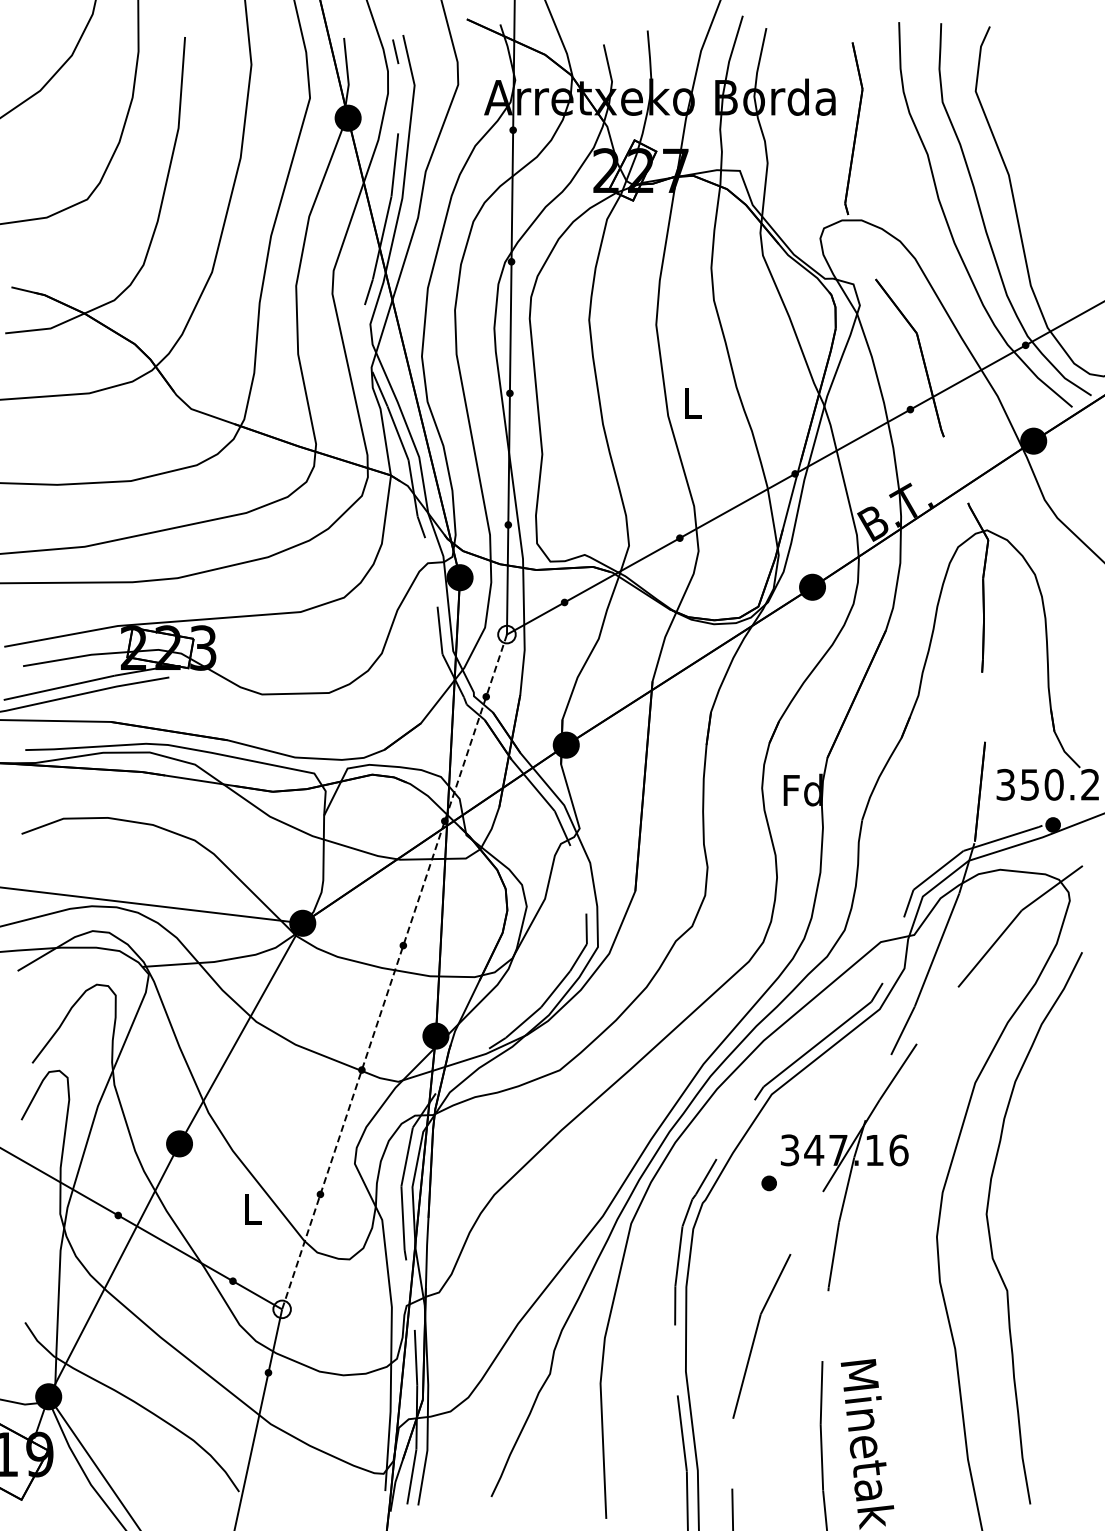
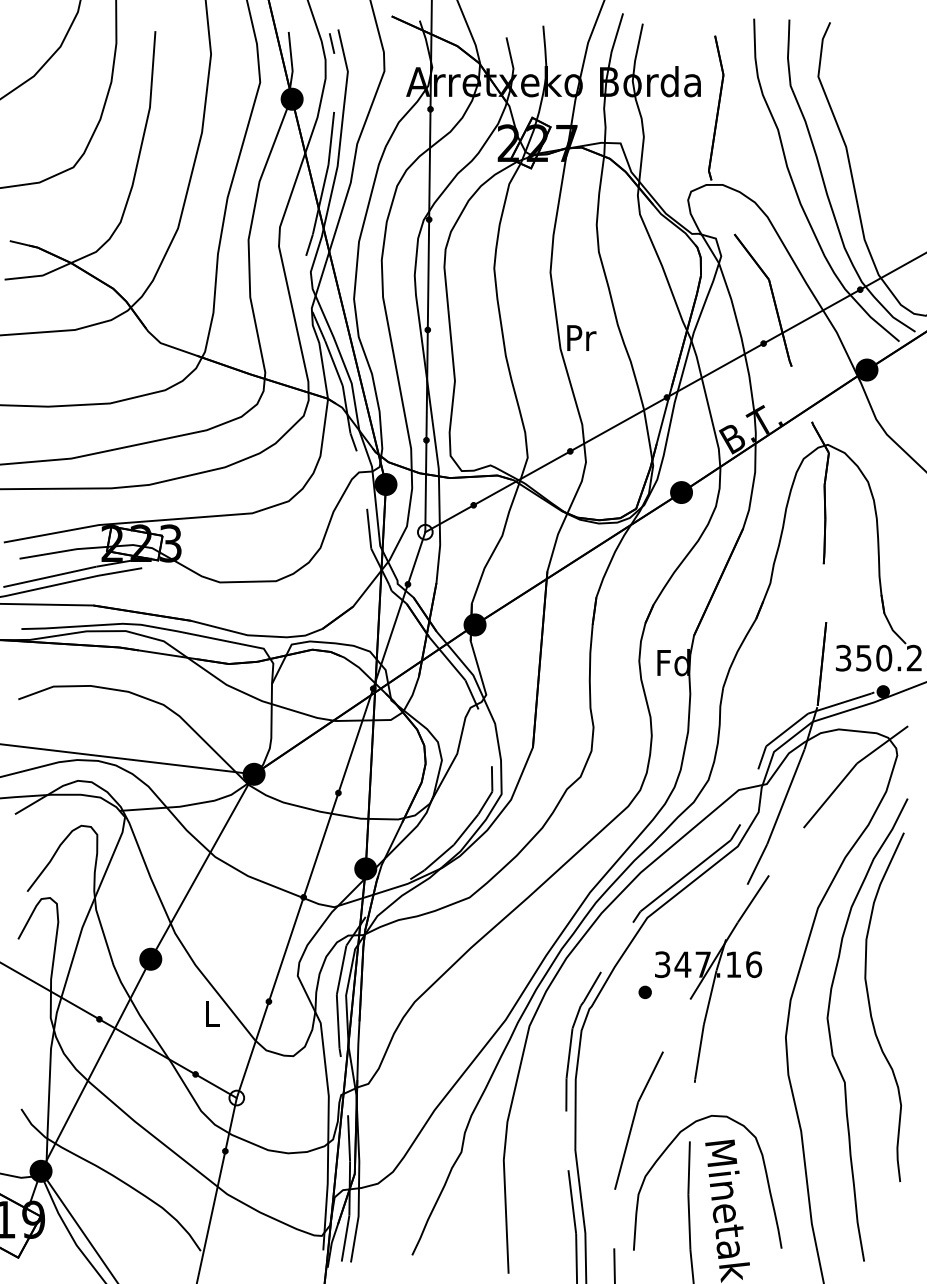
text: (693, 402) -> (581, 337), L -> Pr
line: (394, 971) -> (331, 814), dashed -> solid
curve: (1038, 1202) -> (871, 1008), added
curve: (796, 1369) -> (668, 1148), added

